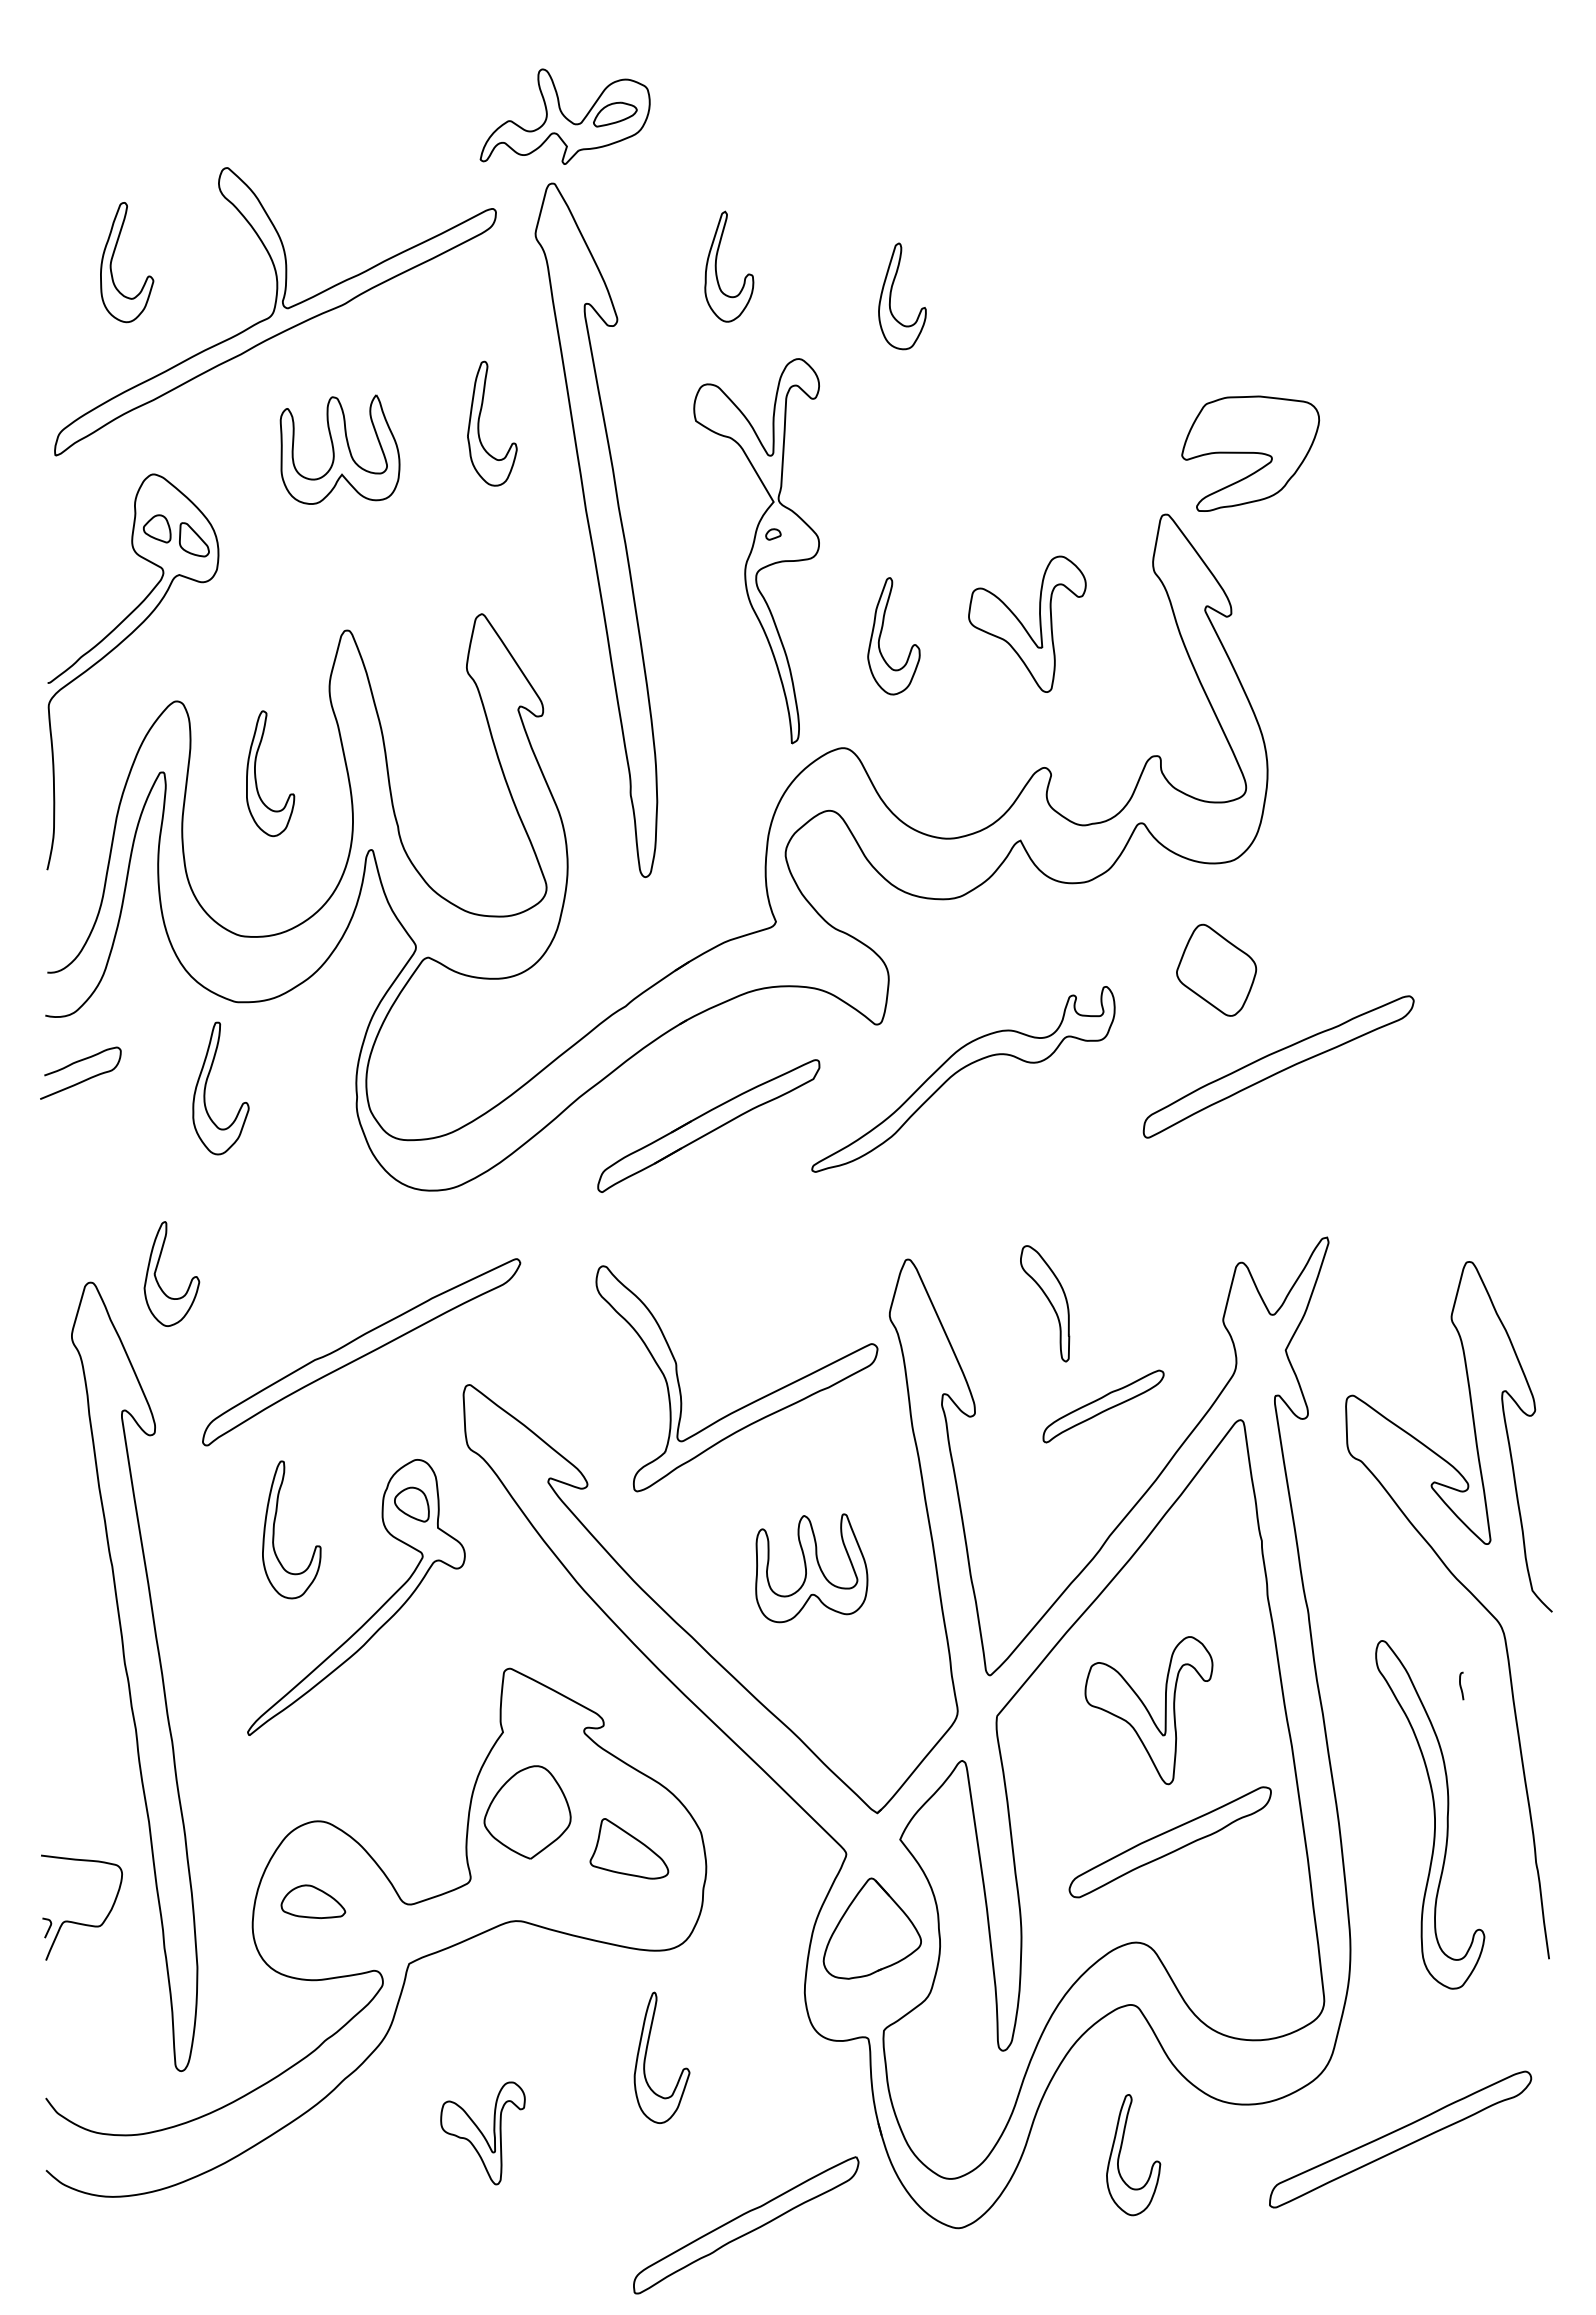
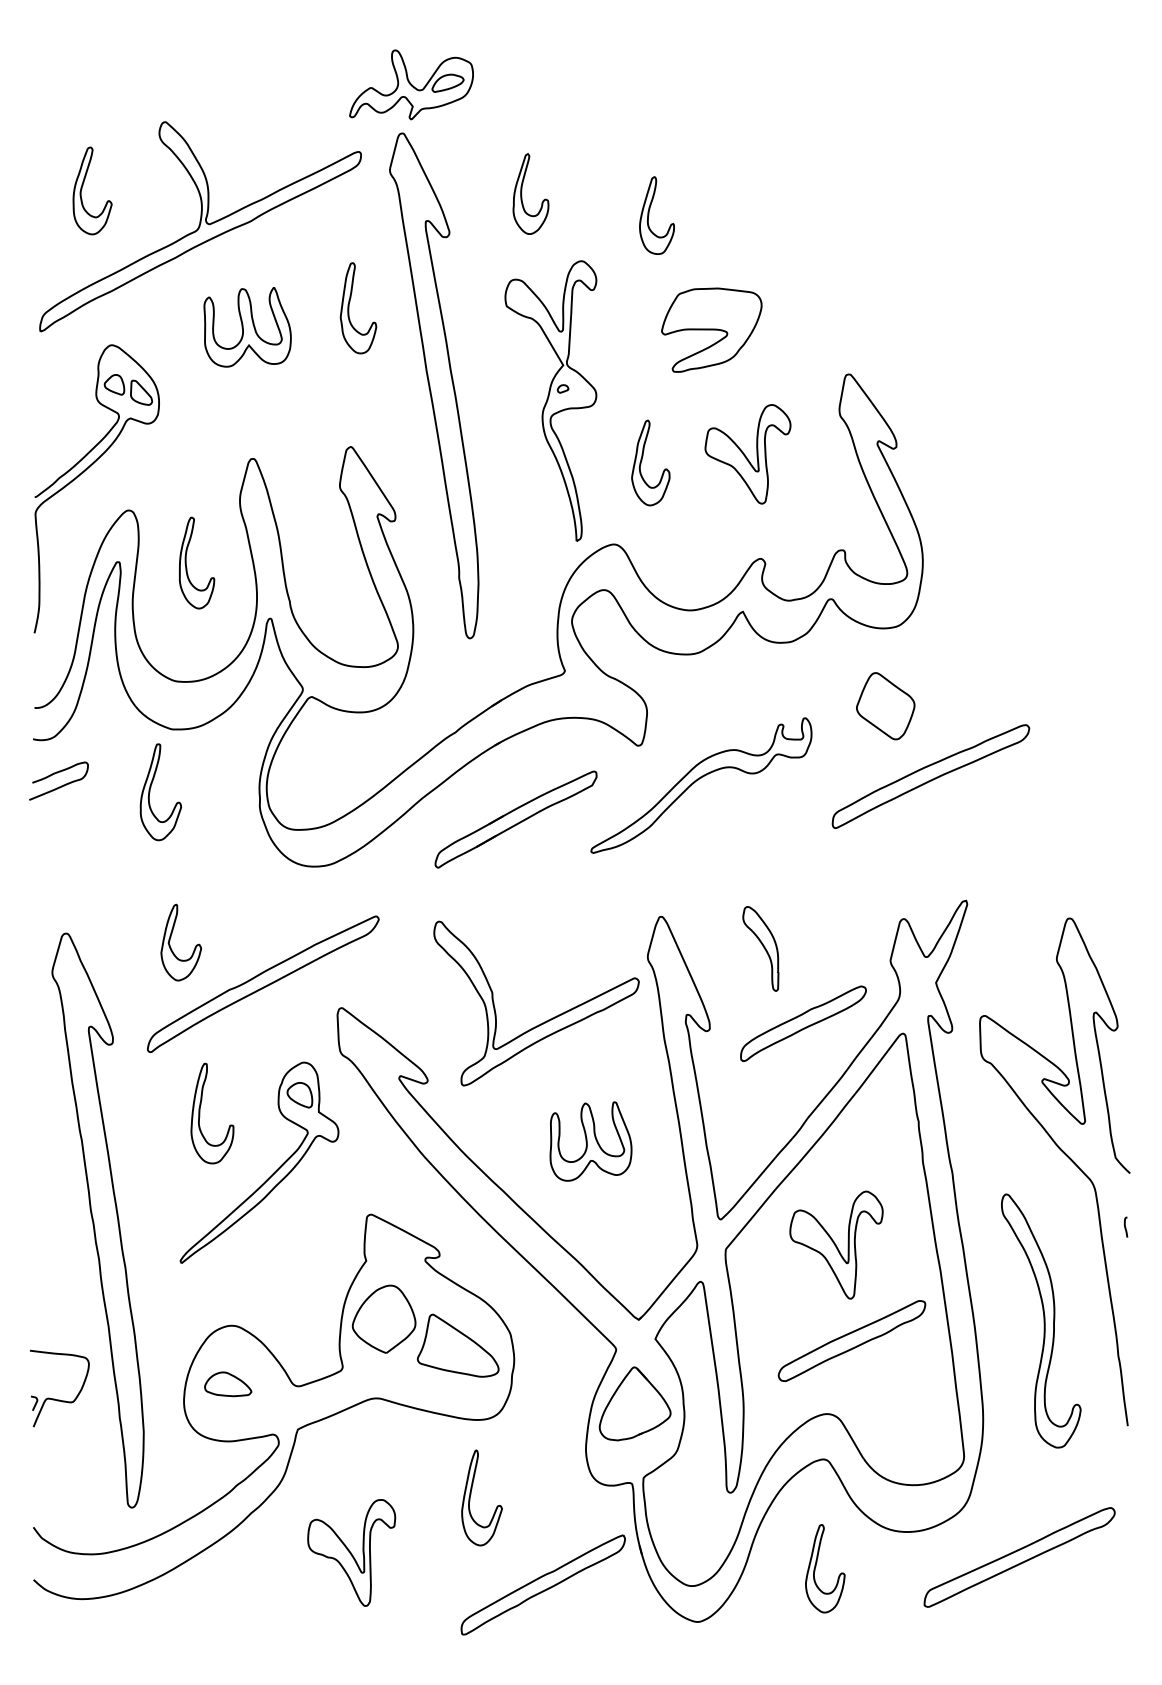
part: (1250, 453) -> (711, 329), moved
part: (157, 1268) -> (170, 938), moved
part: (1103, 1406) -> (803, 1023), size x1.43
curve: (1461, 1685) -> (1125, 1226), moved
part: (629, 1848) -> (458, 1345), size x1.43
part: (482, 2133) -> (351, 1553), size x1.43
part: (746, 2225) -> (543, 1585), moved

